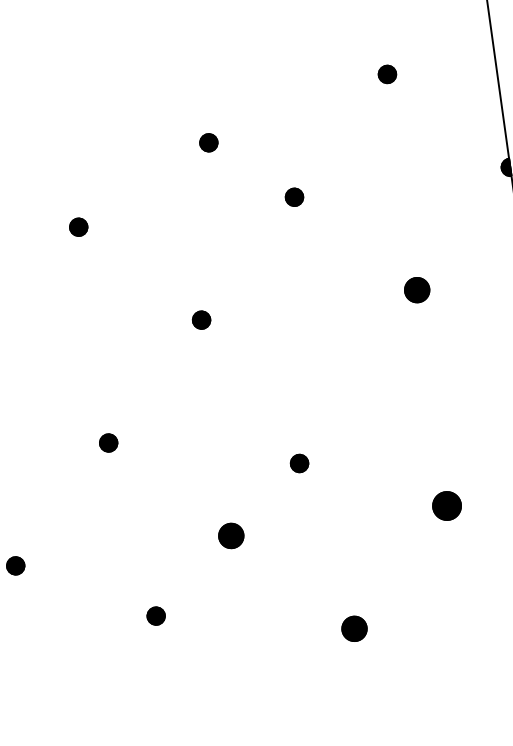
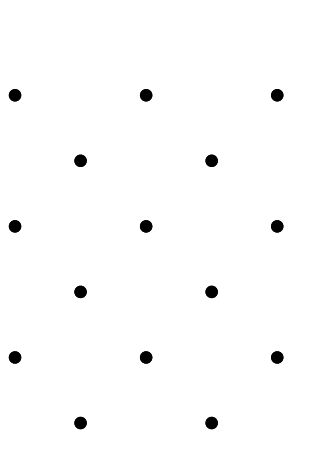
part: (209, 143) -> (146, 95), moved
part: (417, 290) -> (277, 226), size x0.71
part: (299, 462) -> (211, 291), moved
part: (447, 506) -> (277, 357), size x0.62
part: (232, 535) -> (146, 357), size x0.71
part: (155, 615) -> (80, 422), moved
part: (354, 628) -> (211, 422), size x0.71

